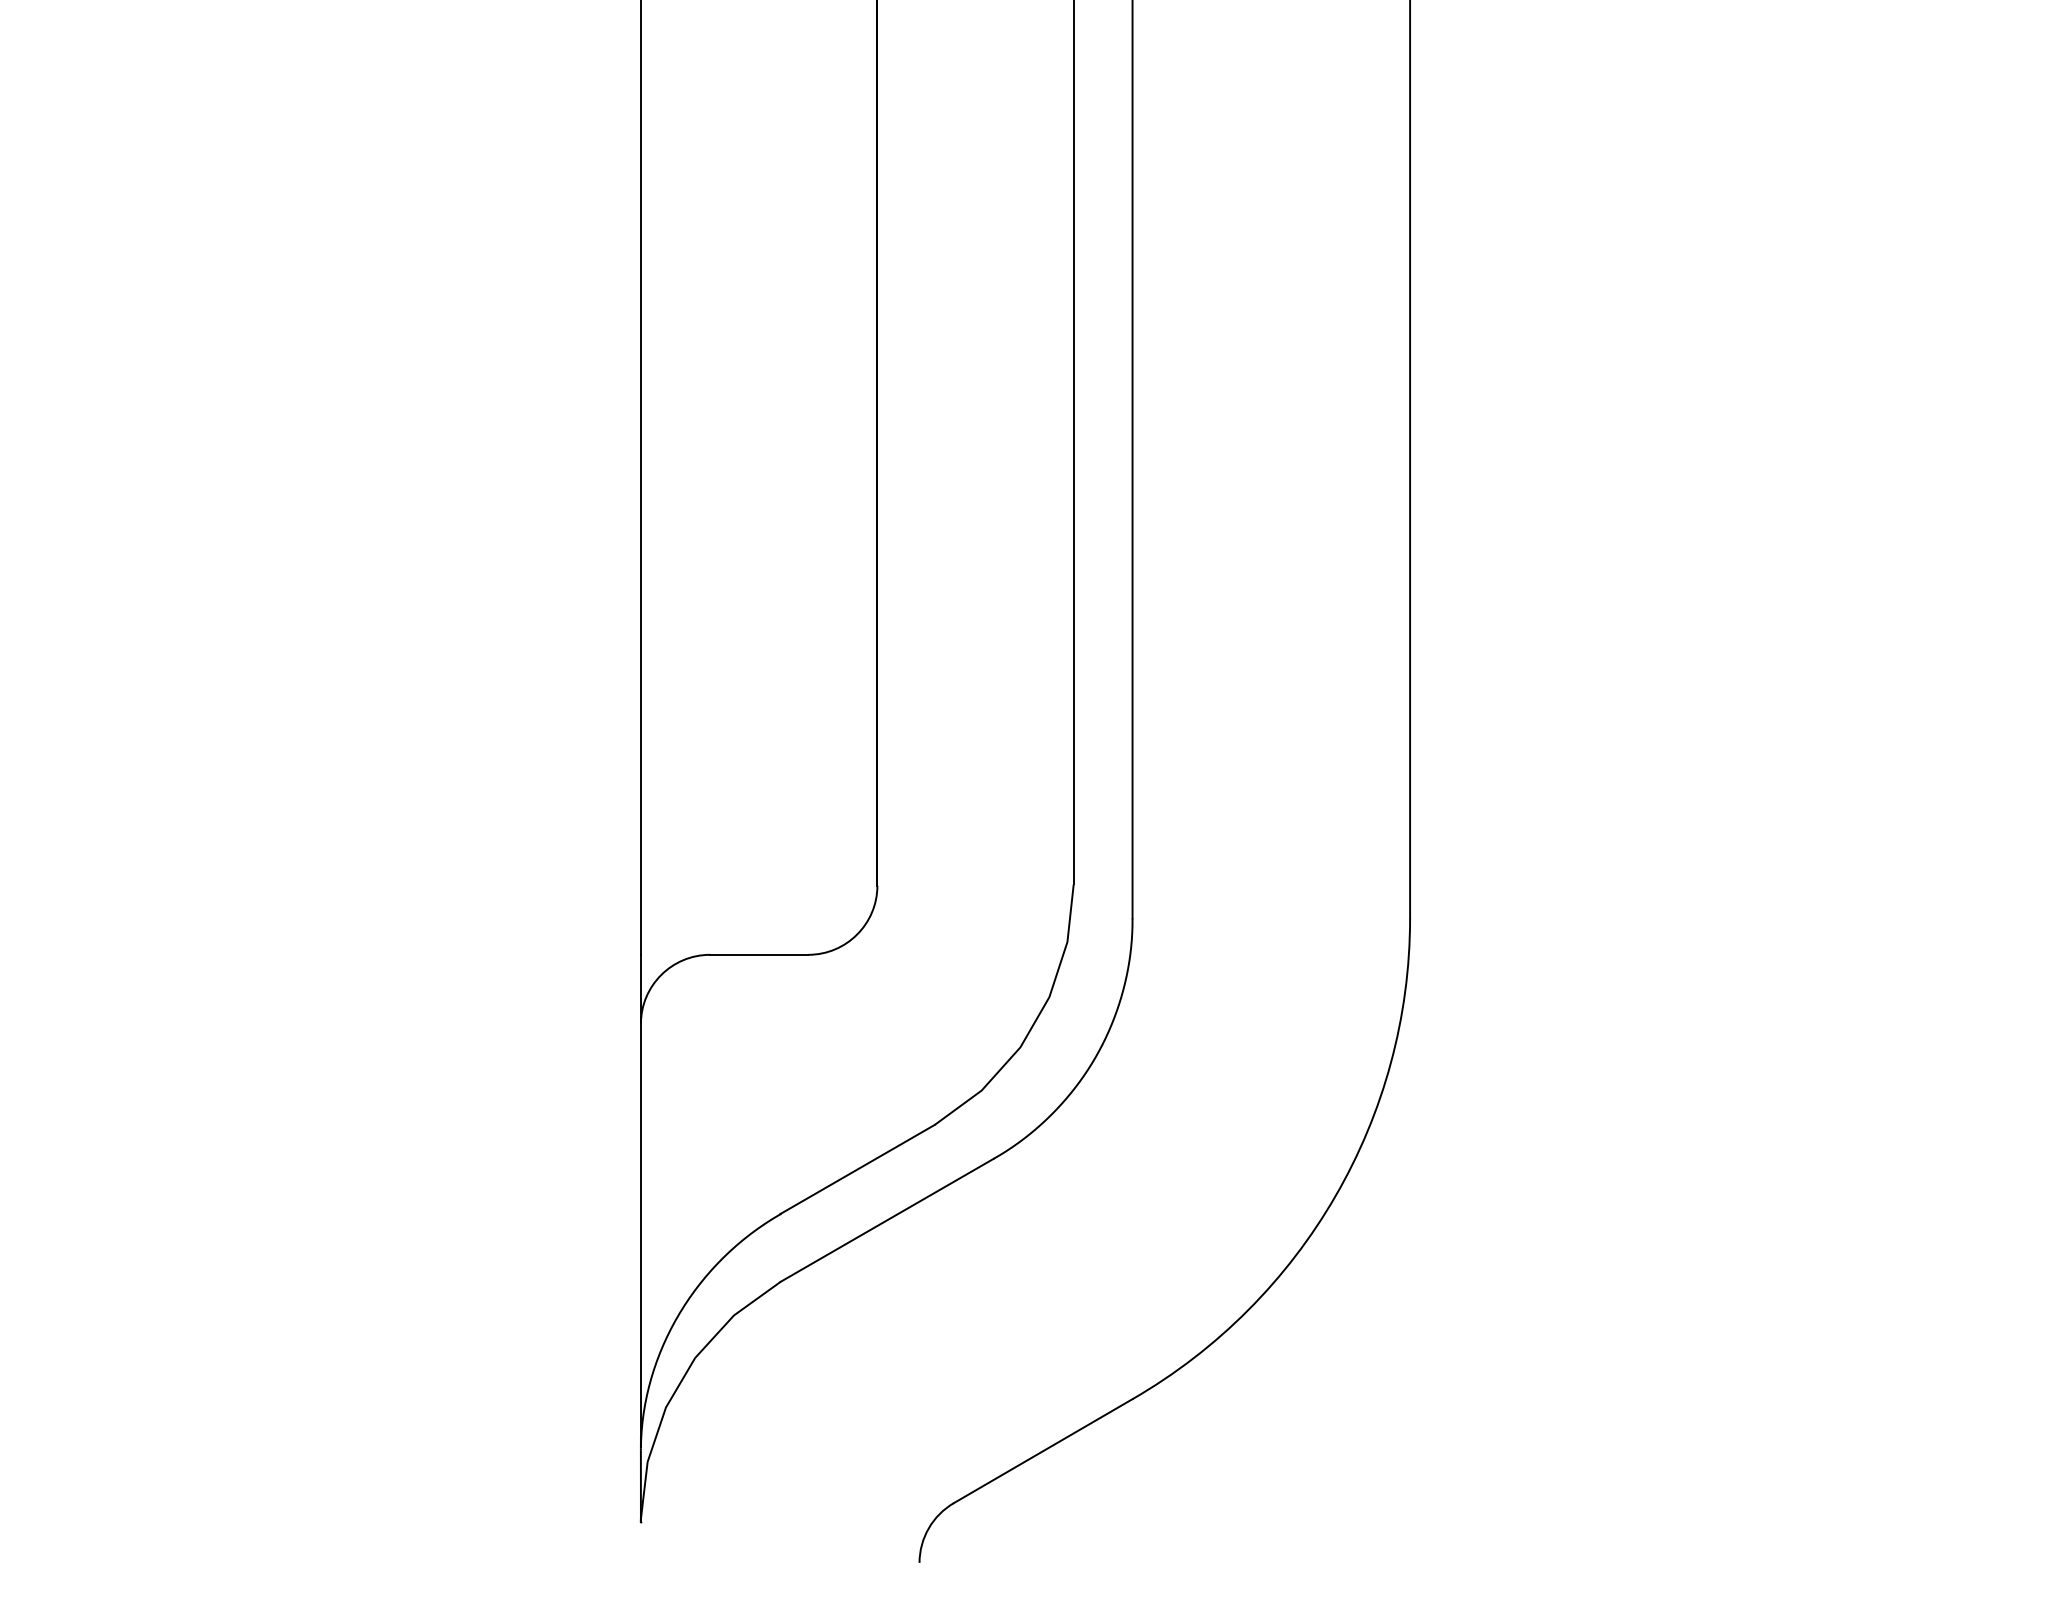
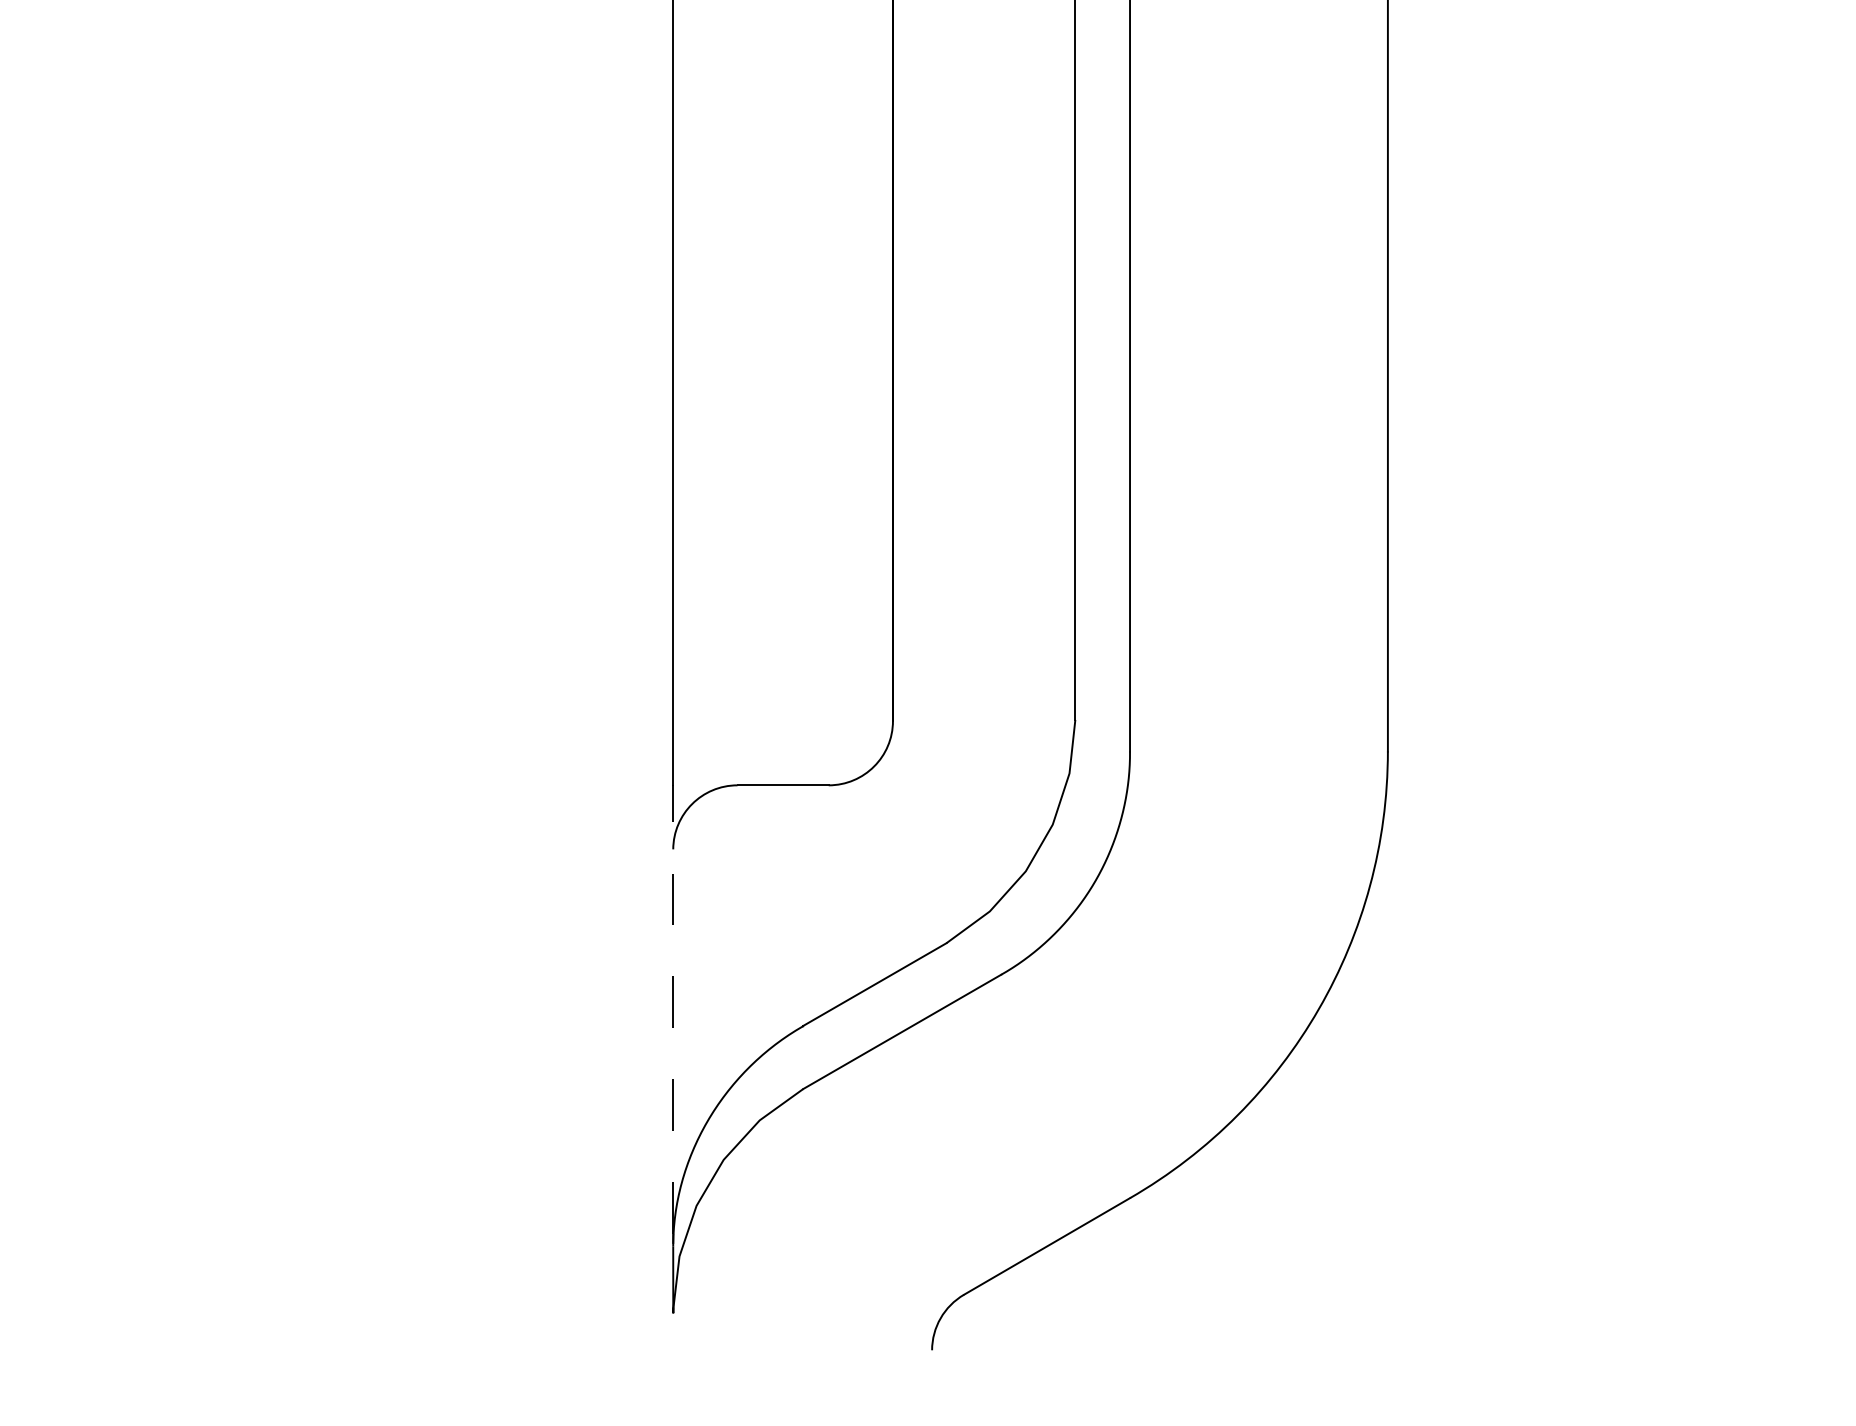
line: (640, 1195) -> (672, 1008), solid -> dashed

